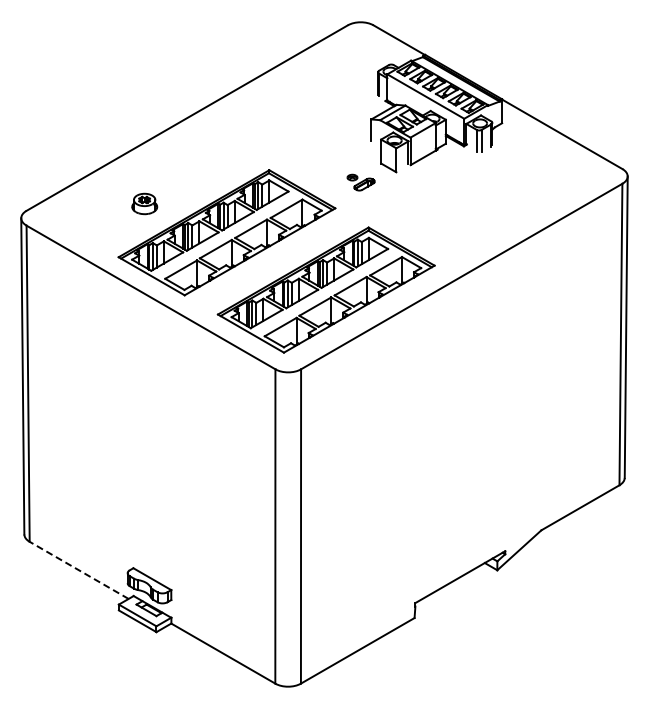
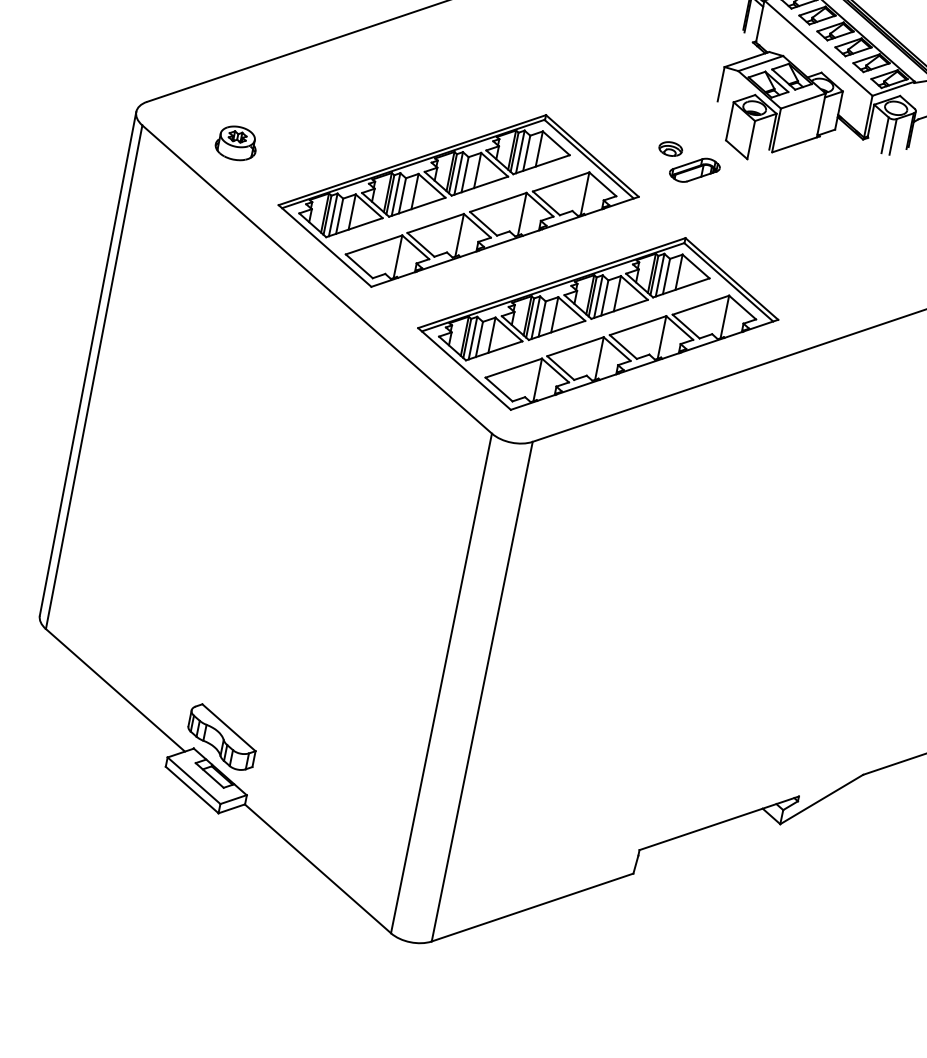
part: (360, 182) -> (687, 163), size x1.43
part: (144, 203) -> (236, 142), moved
line: (78, 570) -> (114, 690), dashed -> solid

